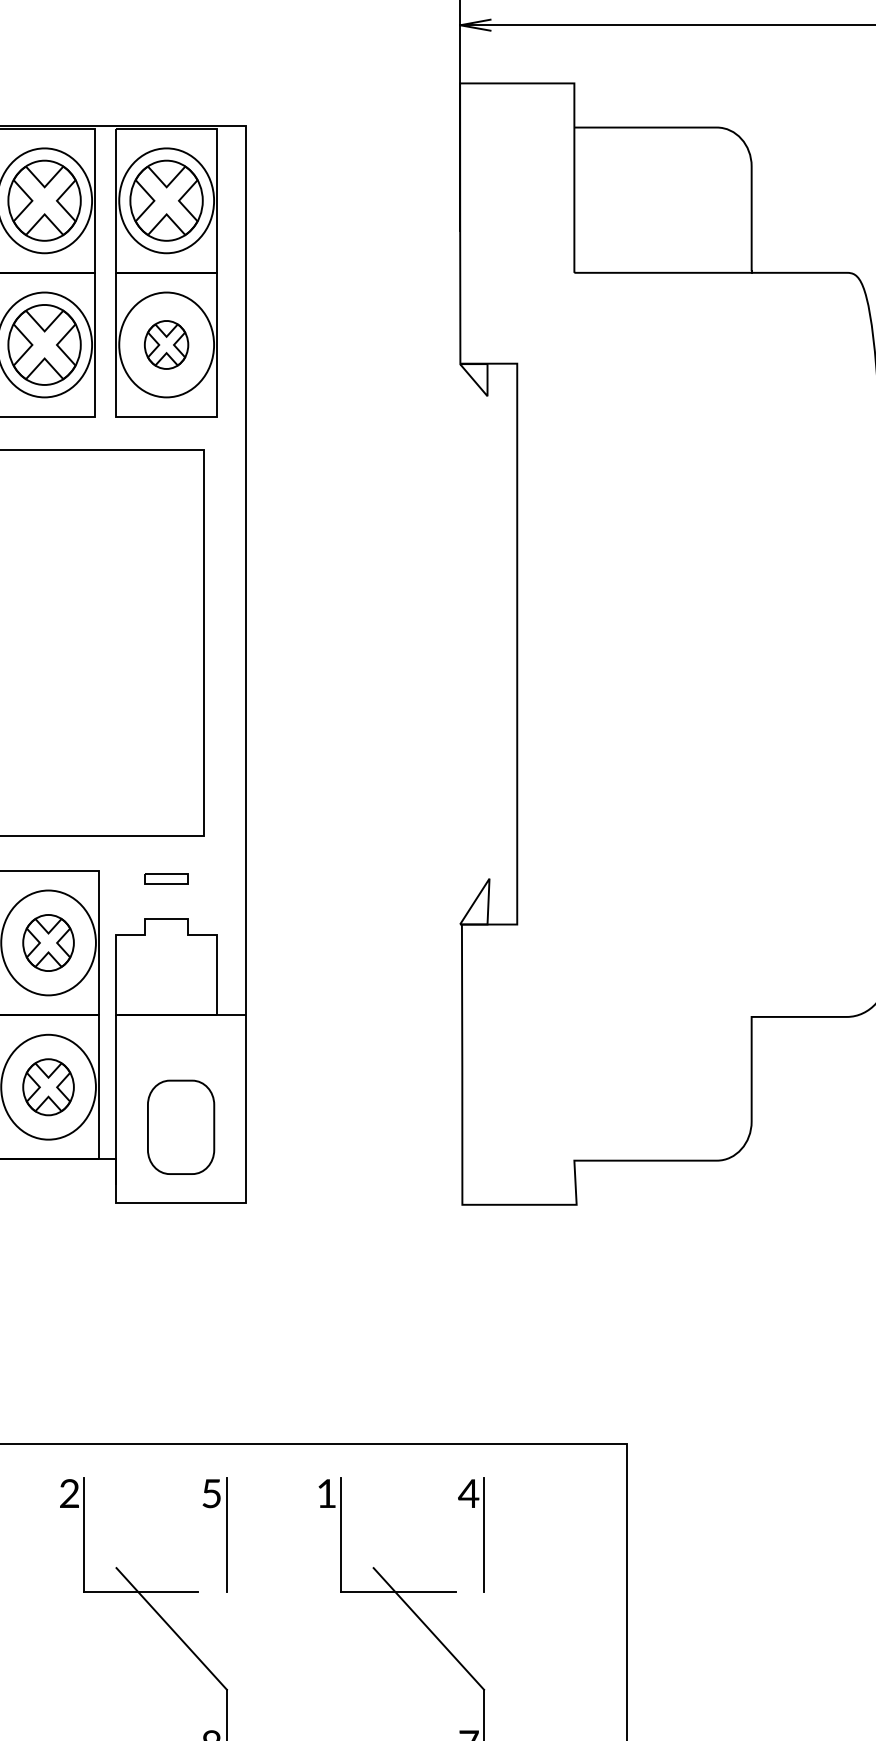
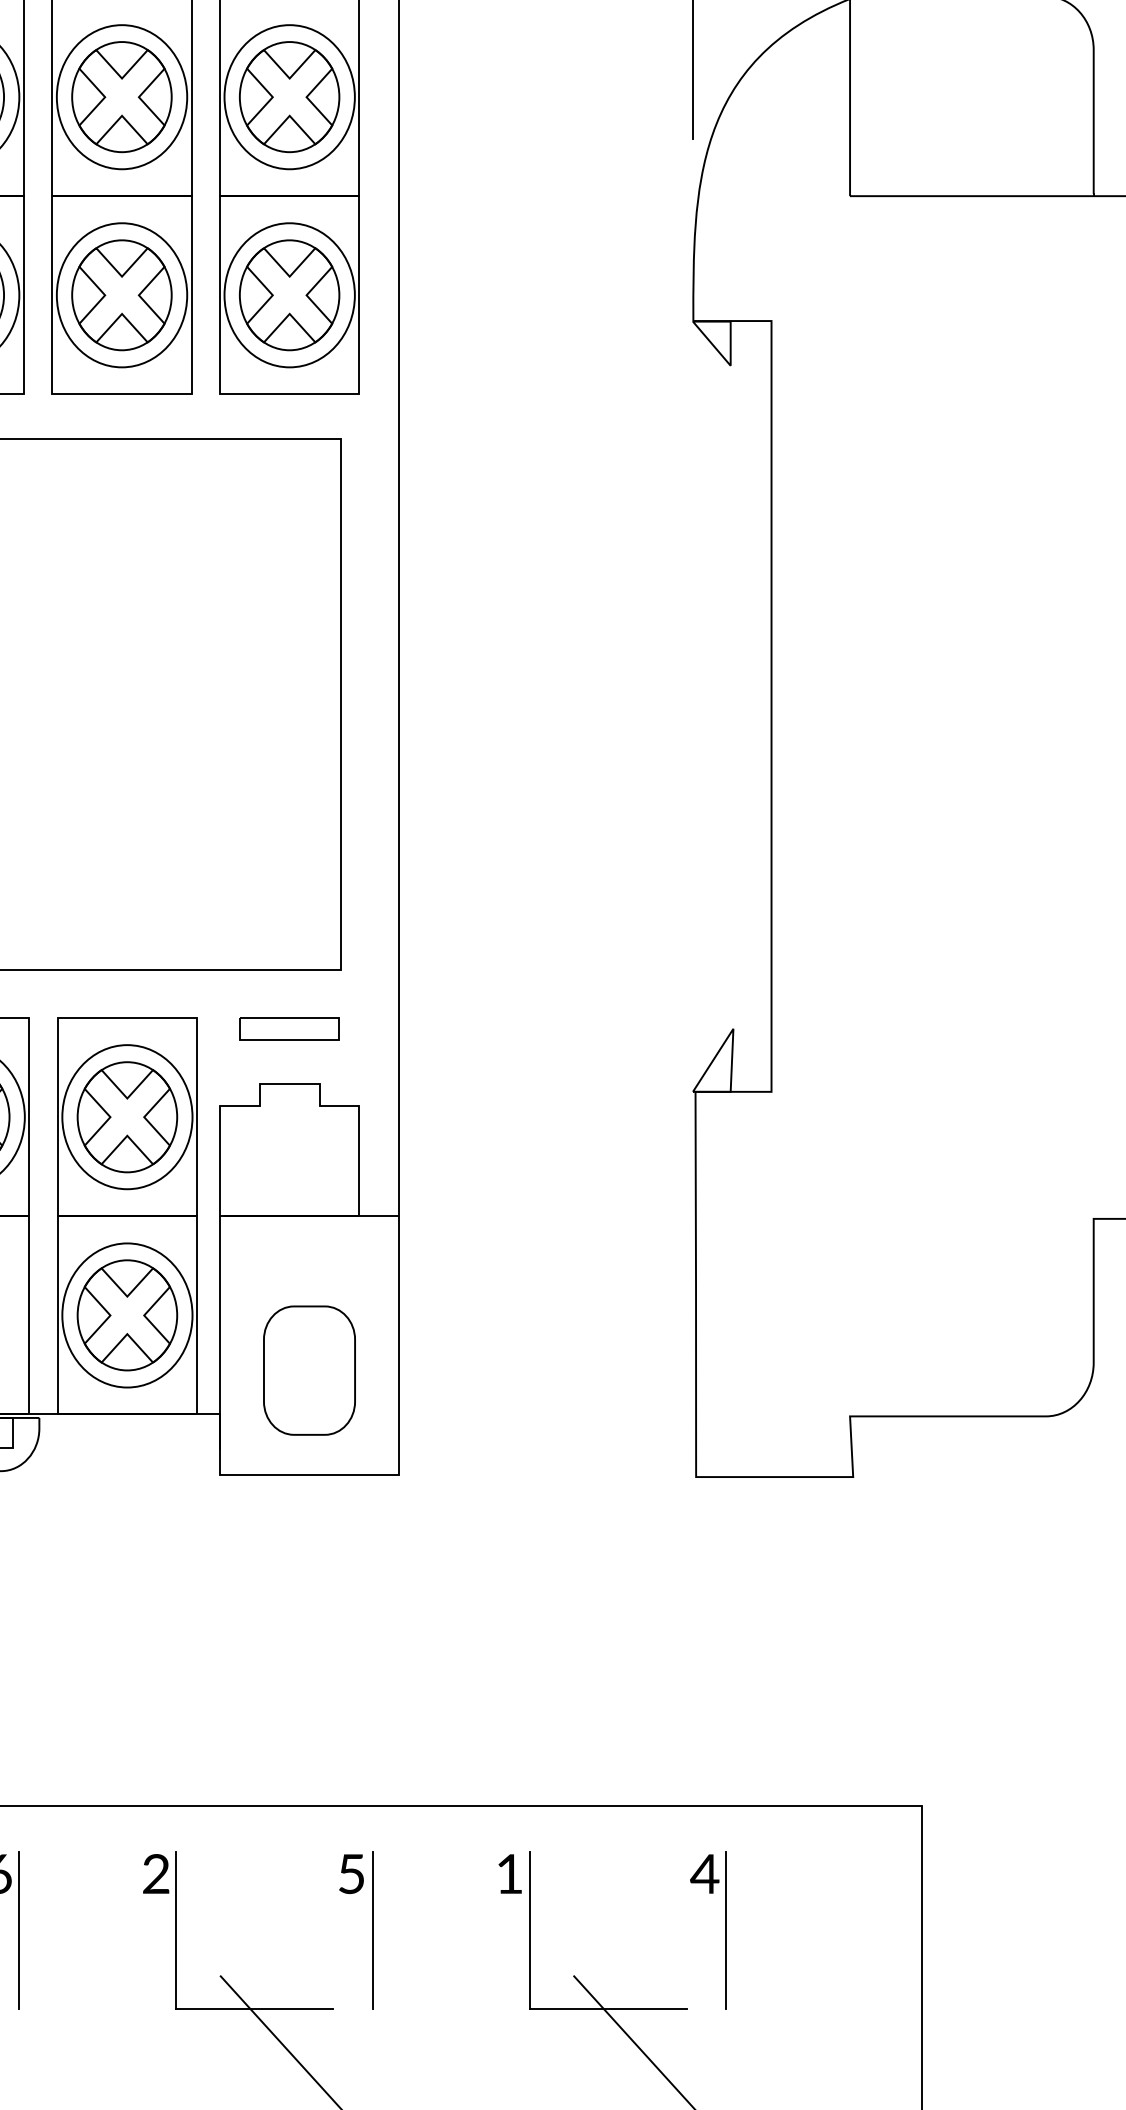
part: (166, 344) -> (289, 294), size x1.67
part: (166, 878) -> (289, 1028), size x1.67
part: (48, 942) -> (127, 1116), size x1.43
part: (48, 1087) -> (127, 1315), size x1.43

